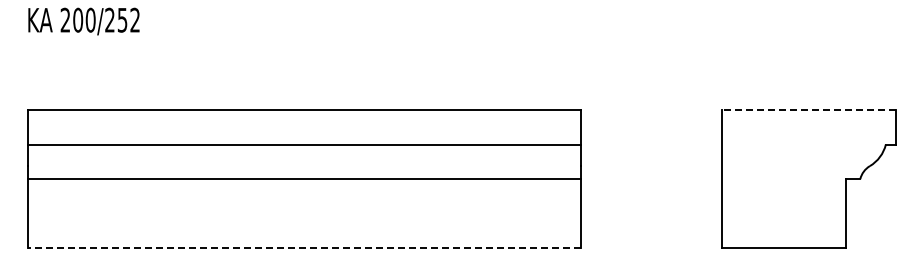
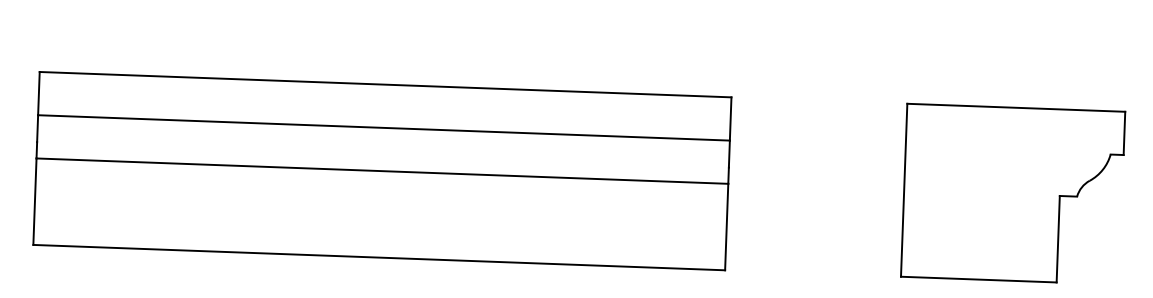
line: (808, 109) -> (1015, 107), dashed -> solid
line: (304, 248) -> (379, 257), dashed -> solid

